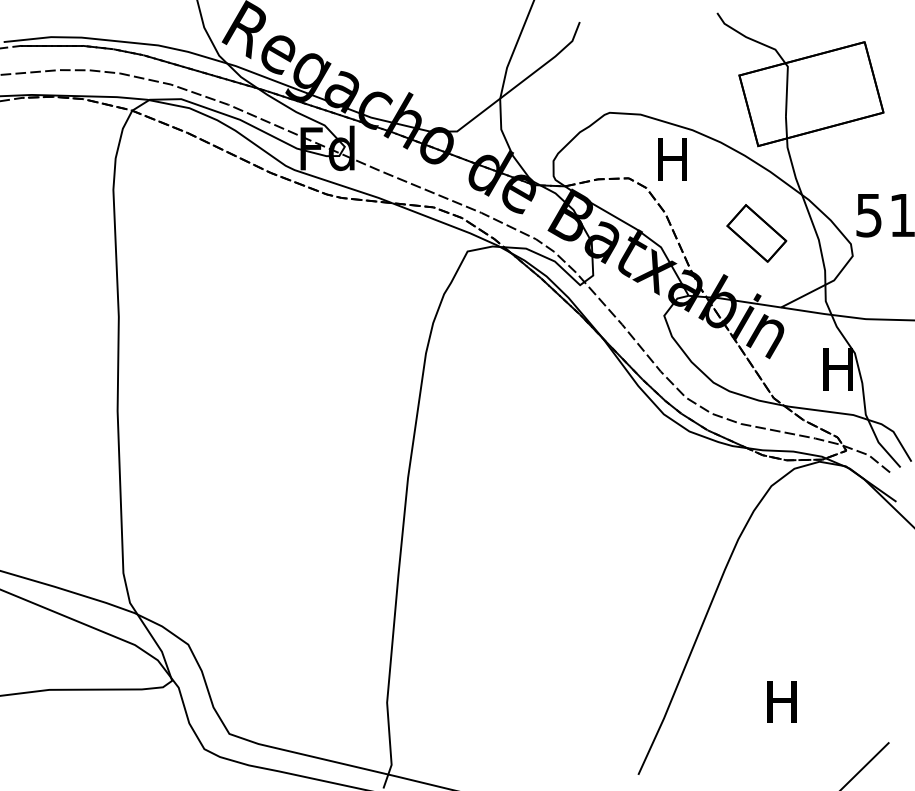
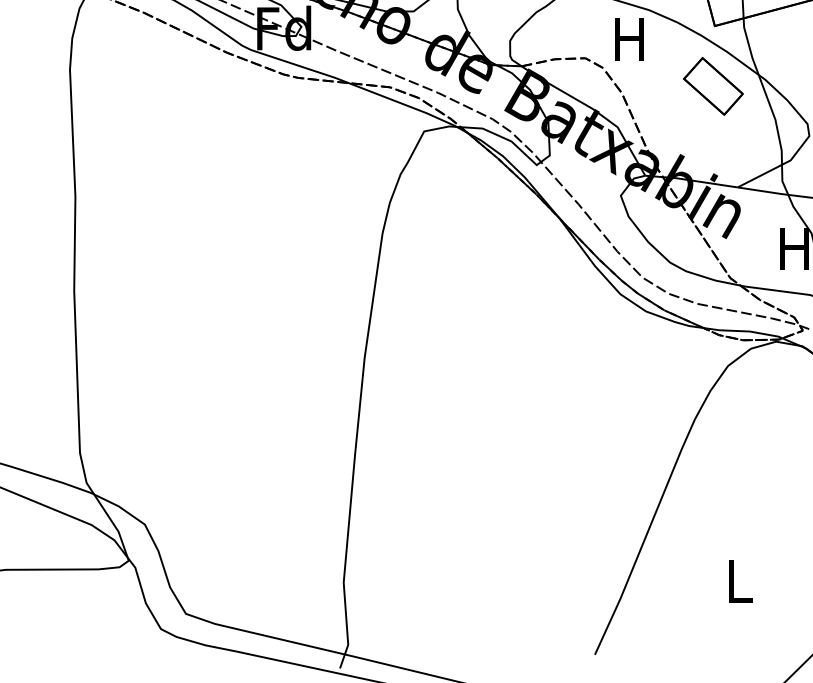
part: (756, 233) -> (713, 86), moved
text: (781, 701) -> (738, 581), H -> L

